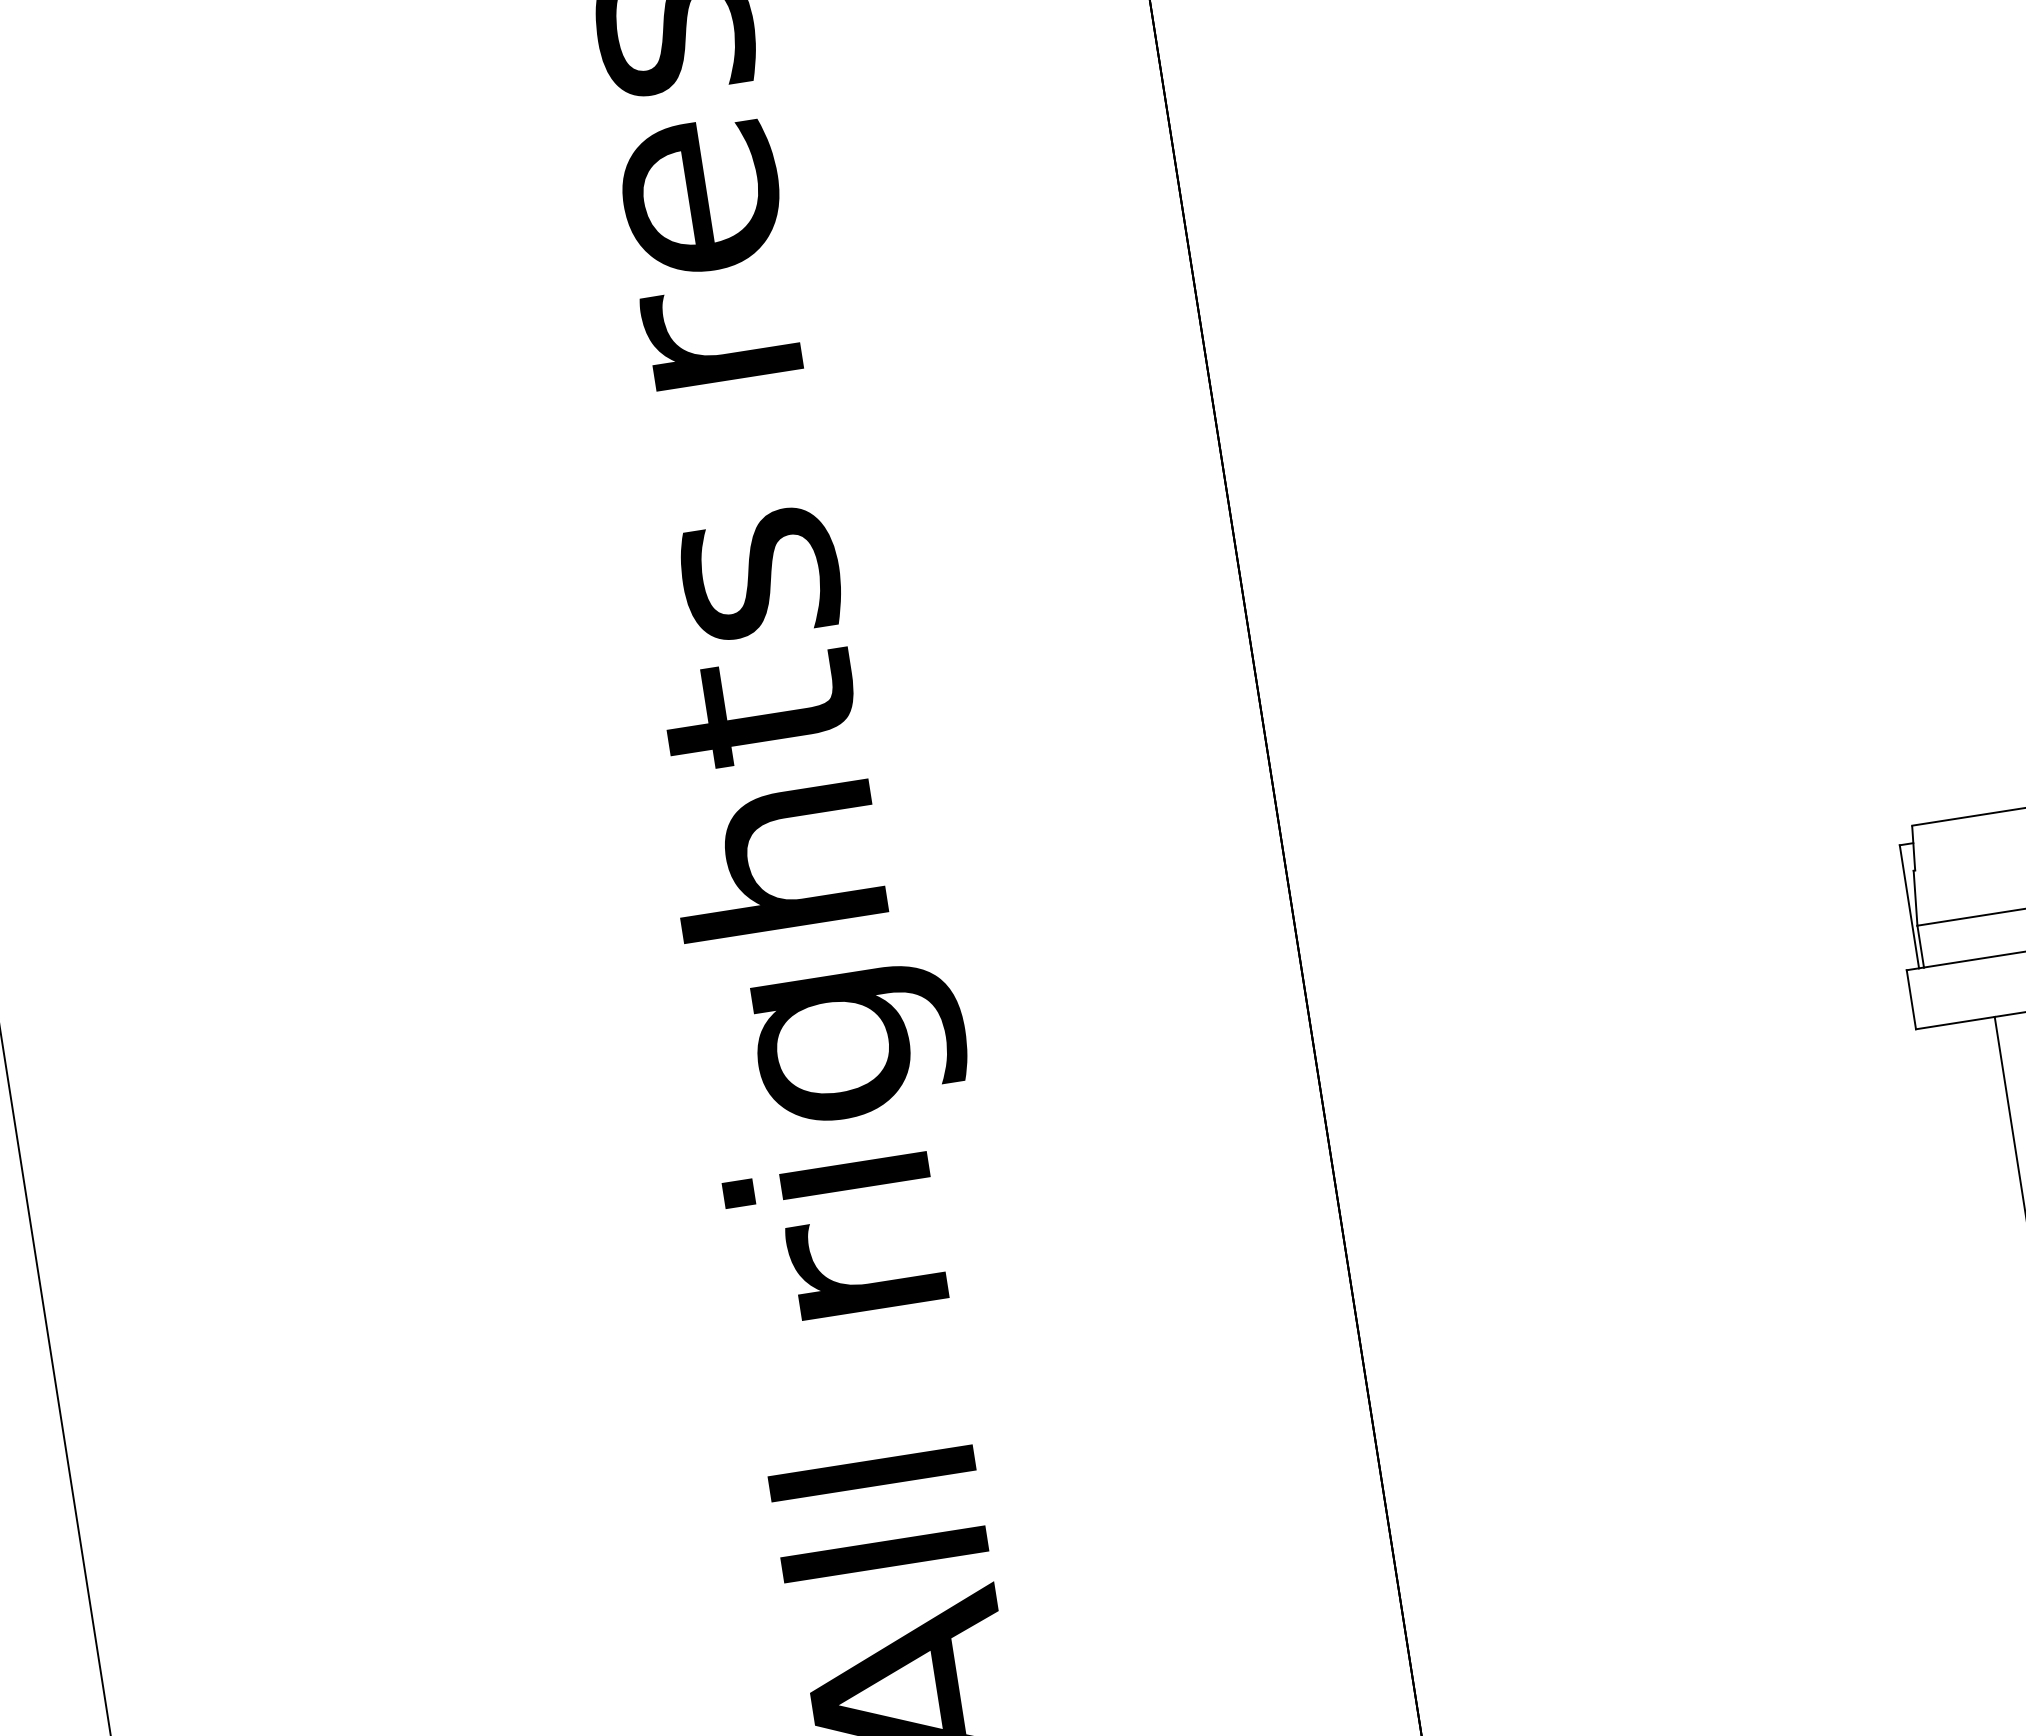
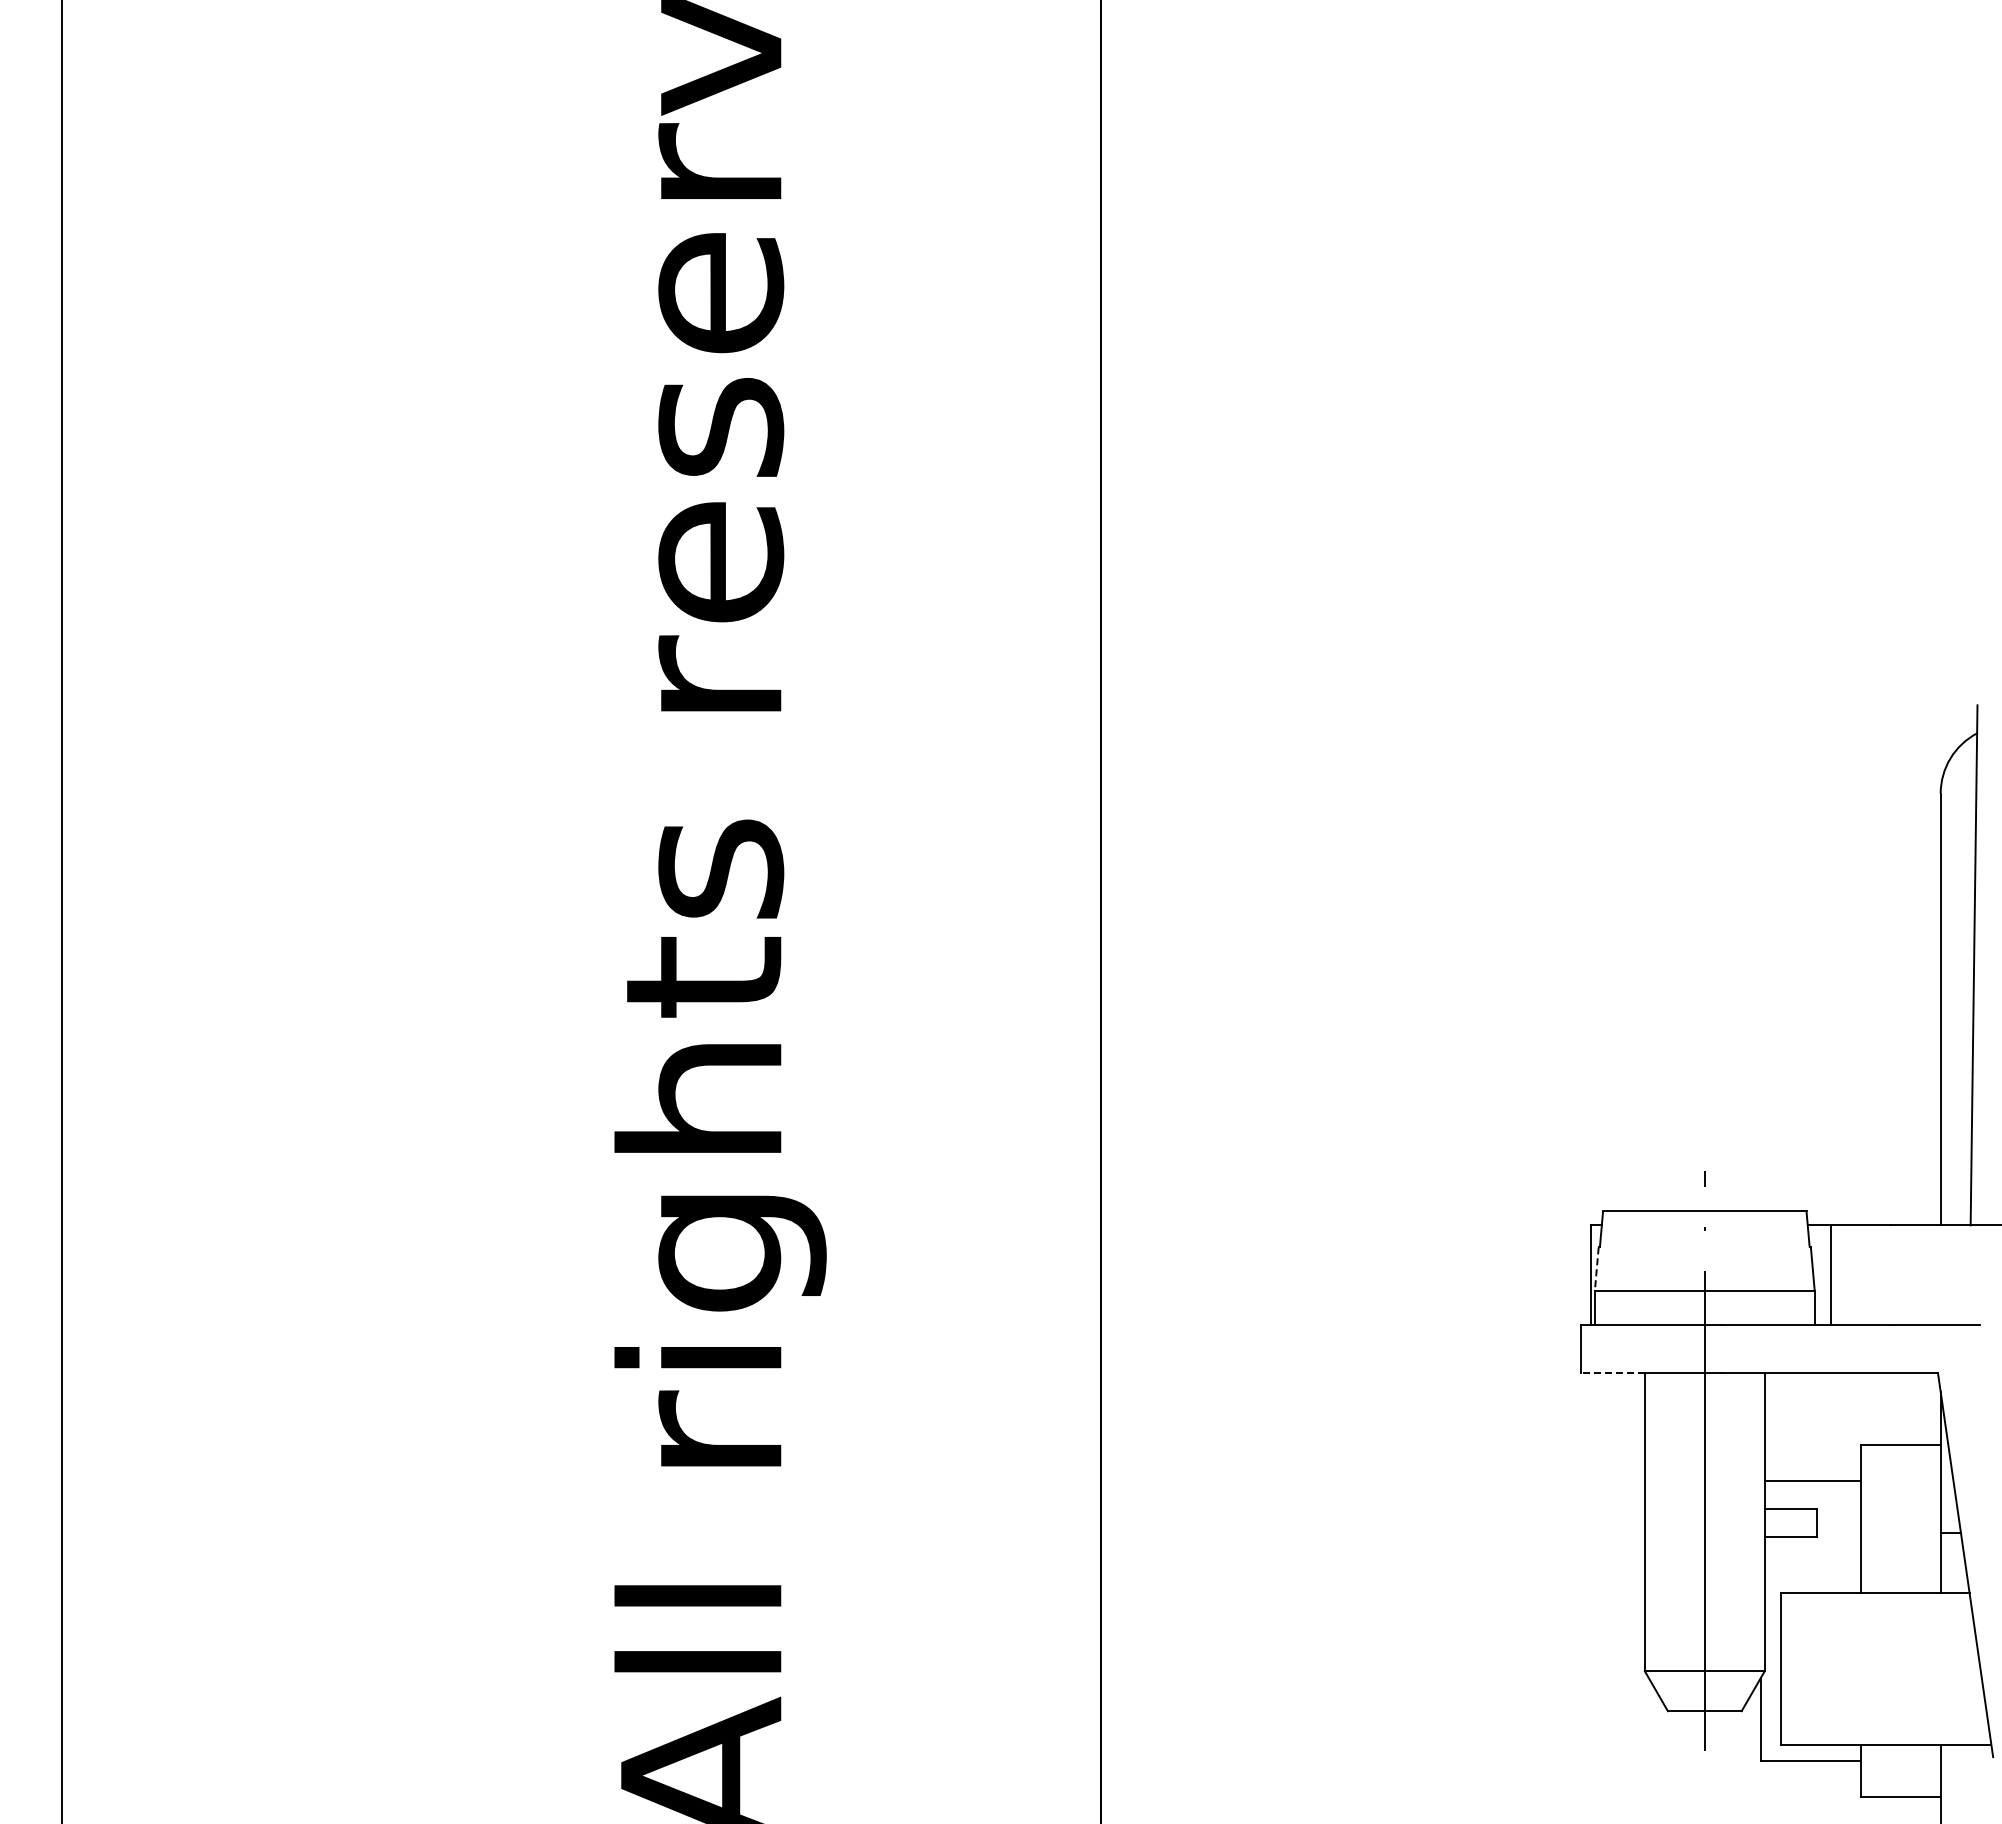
line: (1915, 898) -> (1596, 1269), solid -> dashed
line: (1954, 1023) -> (1612, 1373), solid -> dashed

